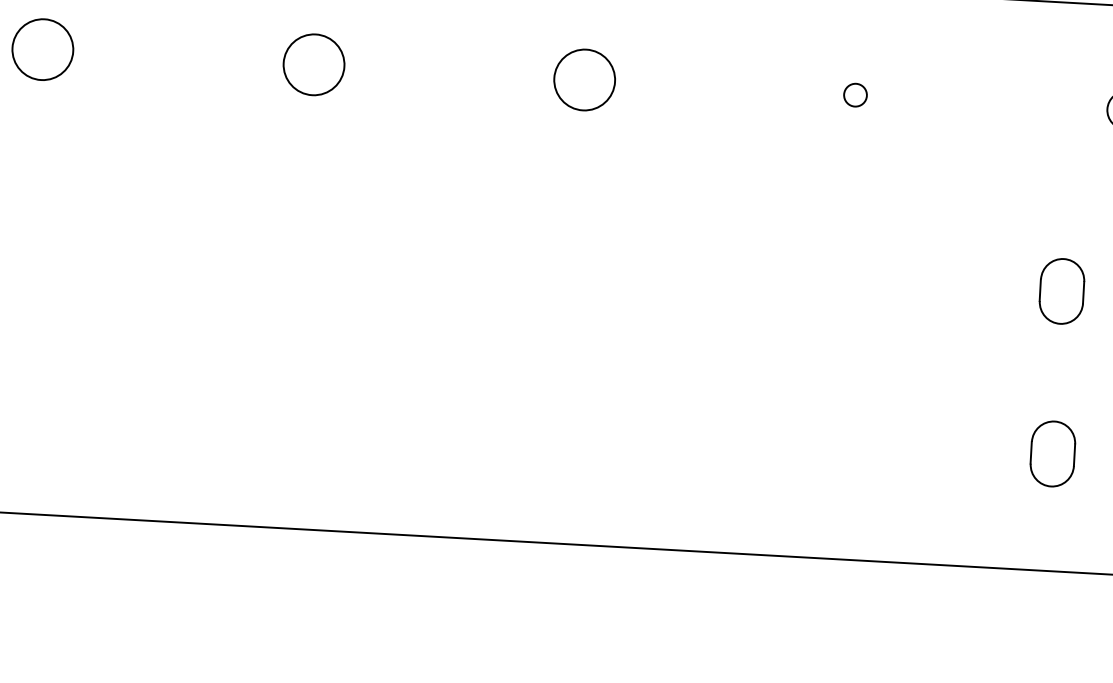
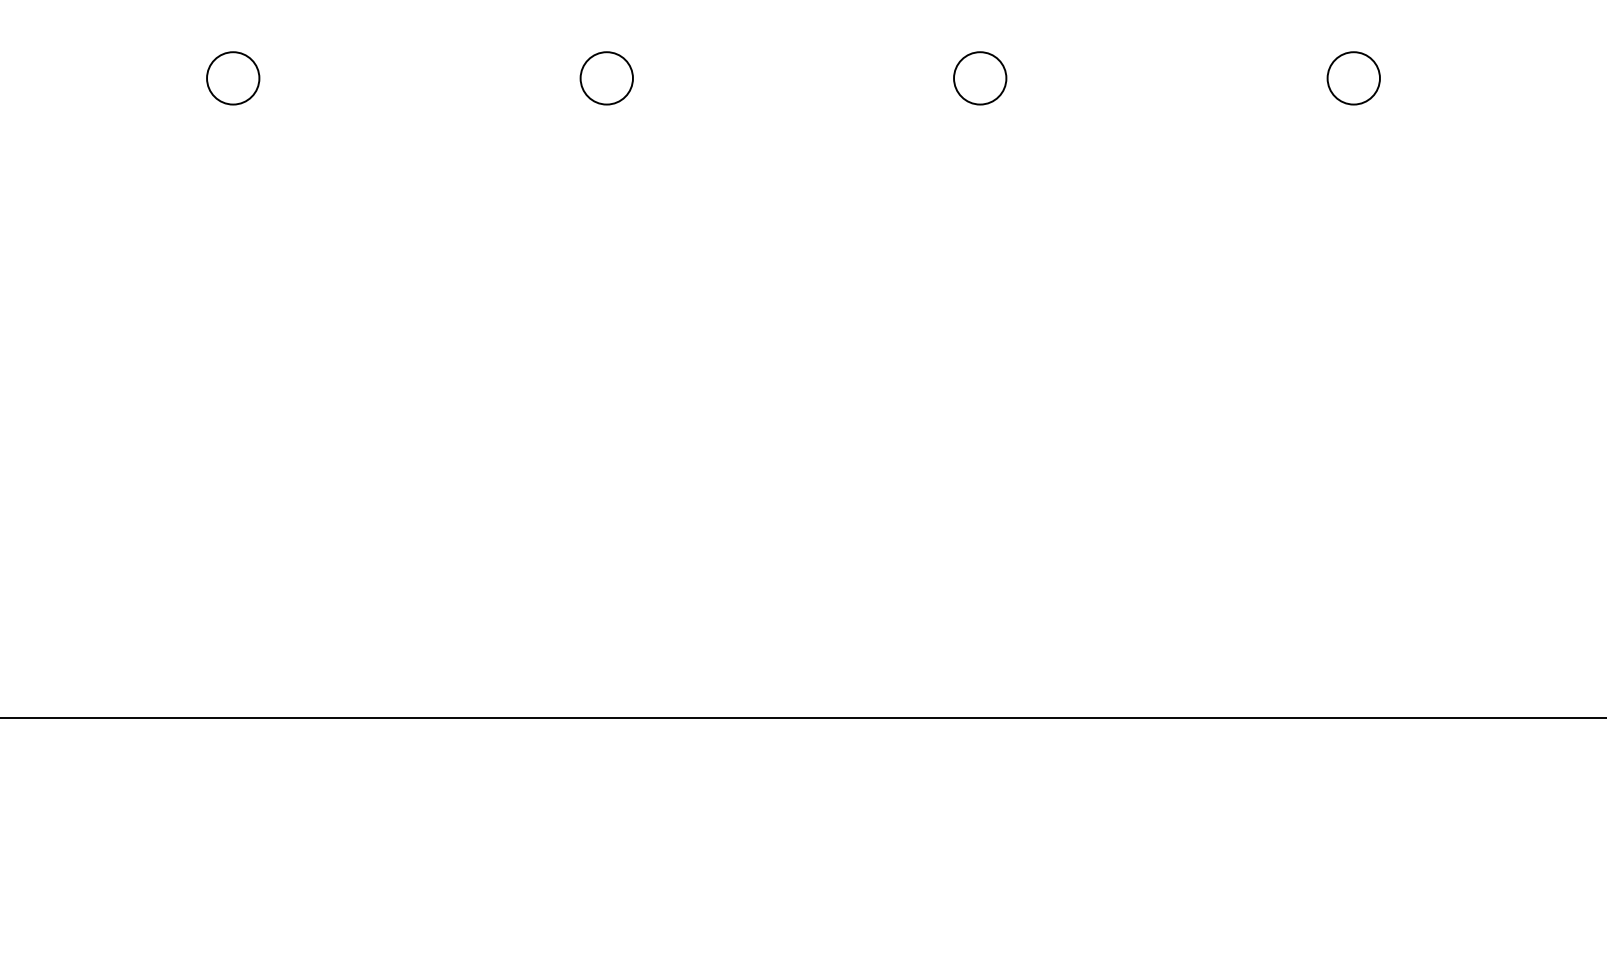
circle: (43, 49) -> (233, 78), size x0.62
circle: (313, 64) -> (606, 78), size x0.62
circle: (584, 80) -> (980, 78), size x0.62
circle: (855, 95) -> (1353, 78), size x1.67

